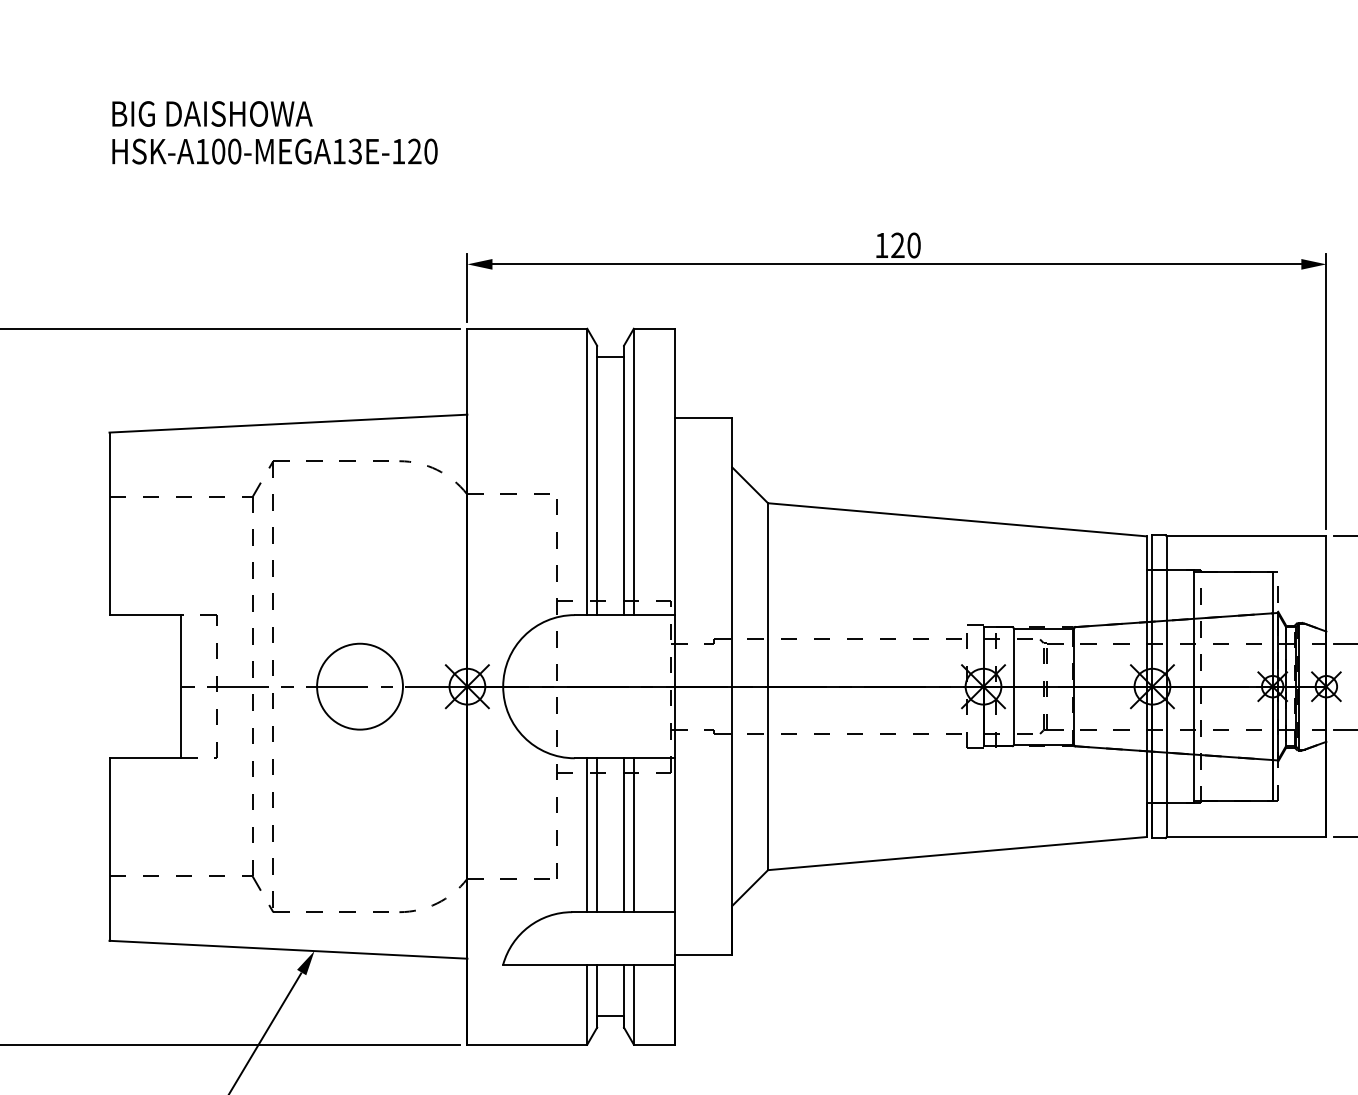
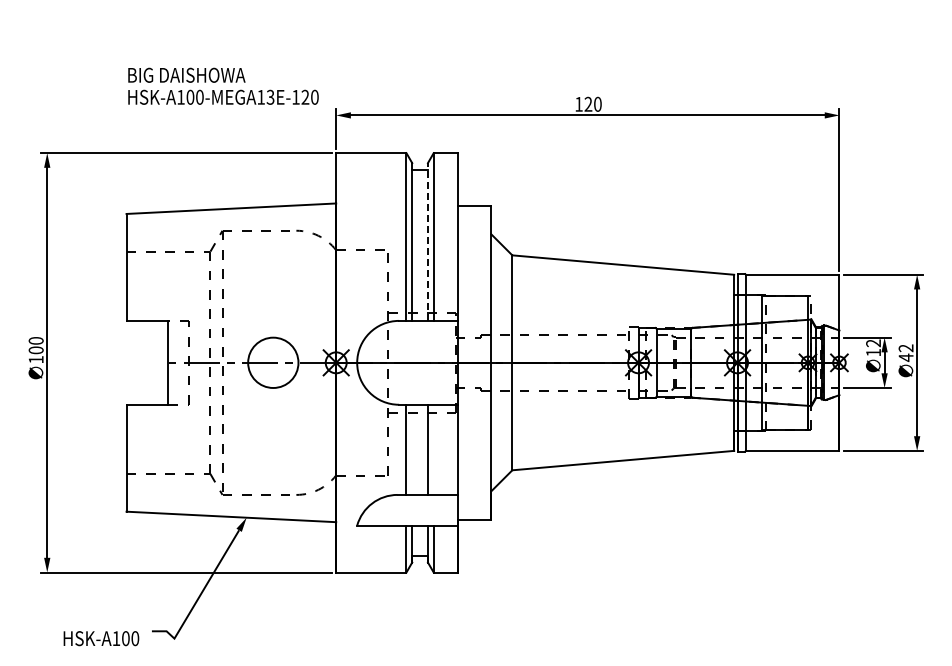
text: (274, 131) -> (223, 85), moved
line: (623, 481) -> (427, 242), solid -> dashed
line: (597, 834) -> (412, 449), removed
line: (633, 834) -> (433, 449), removed

